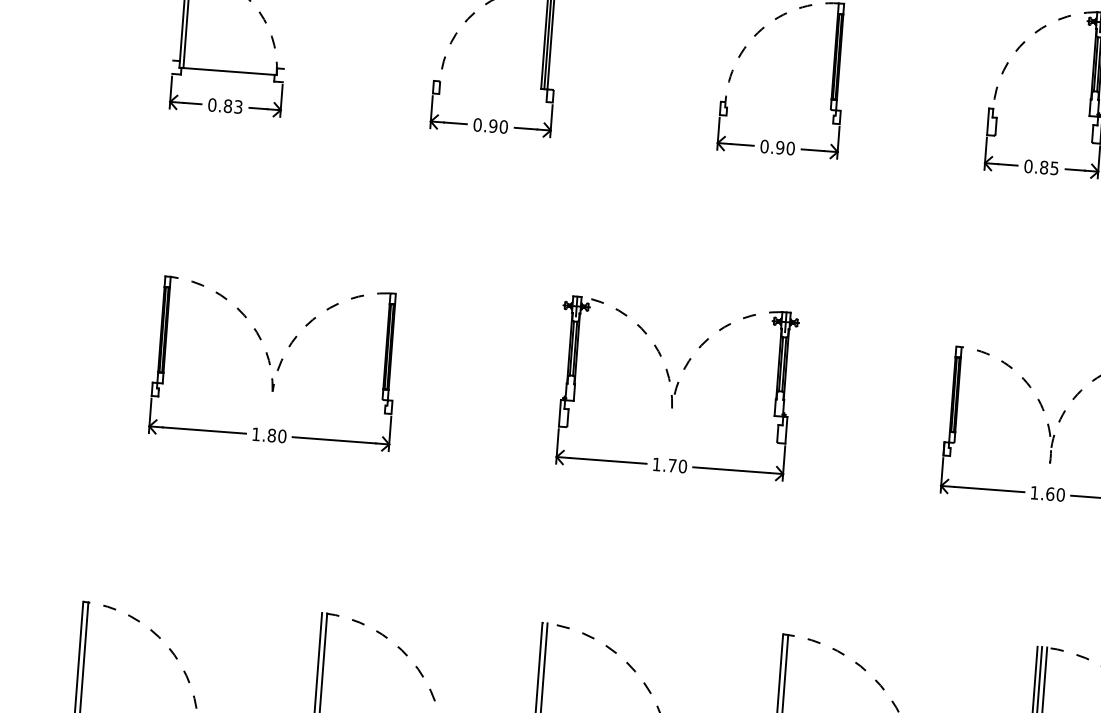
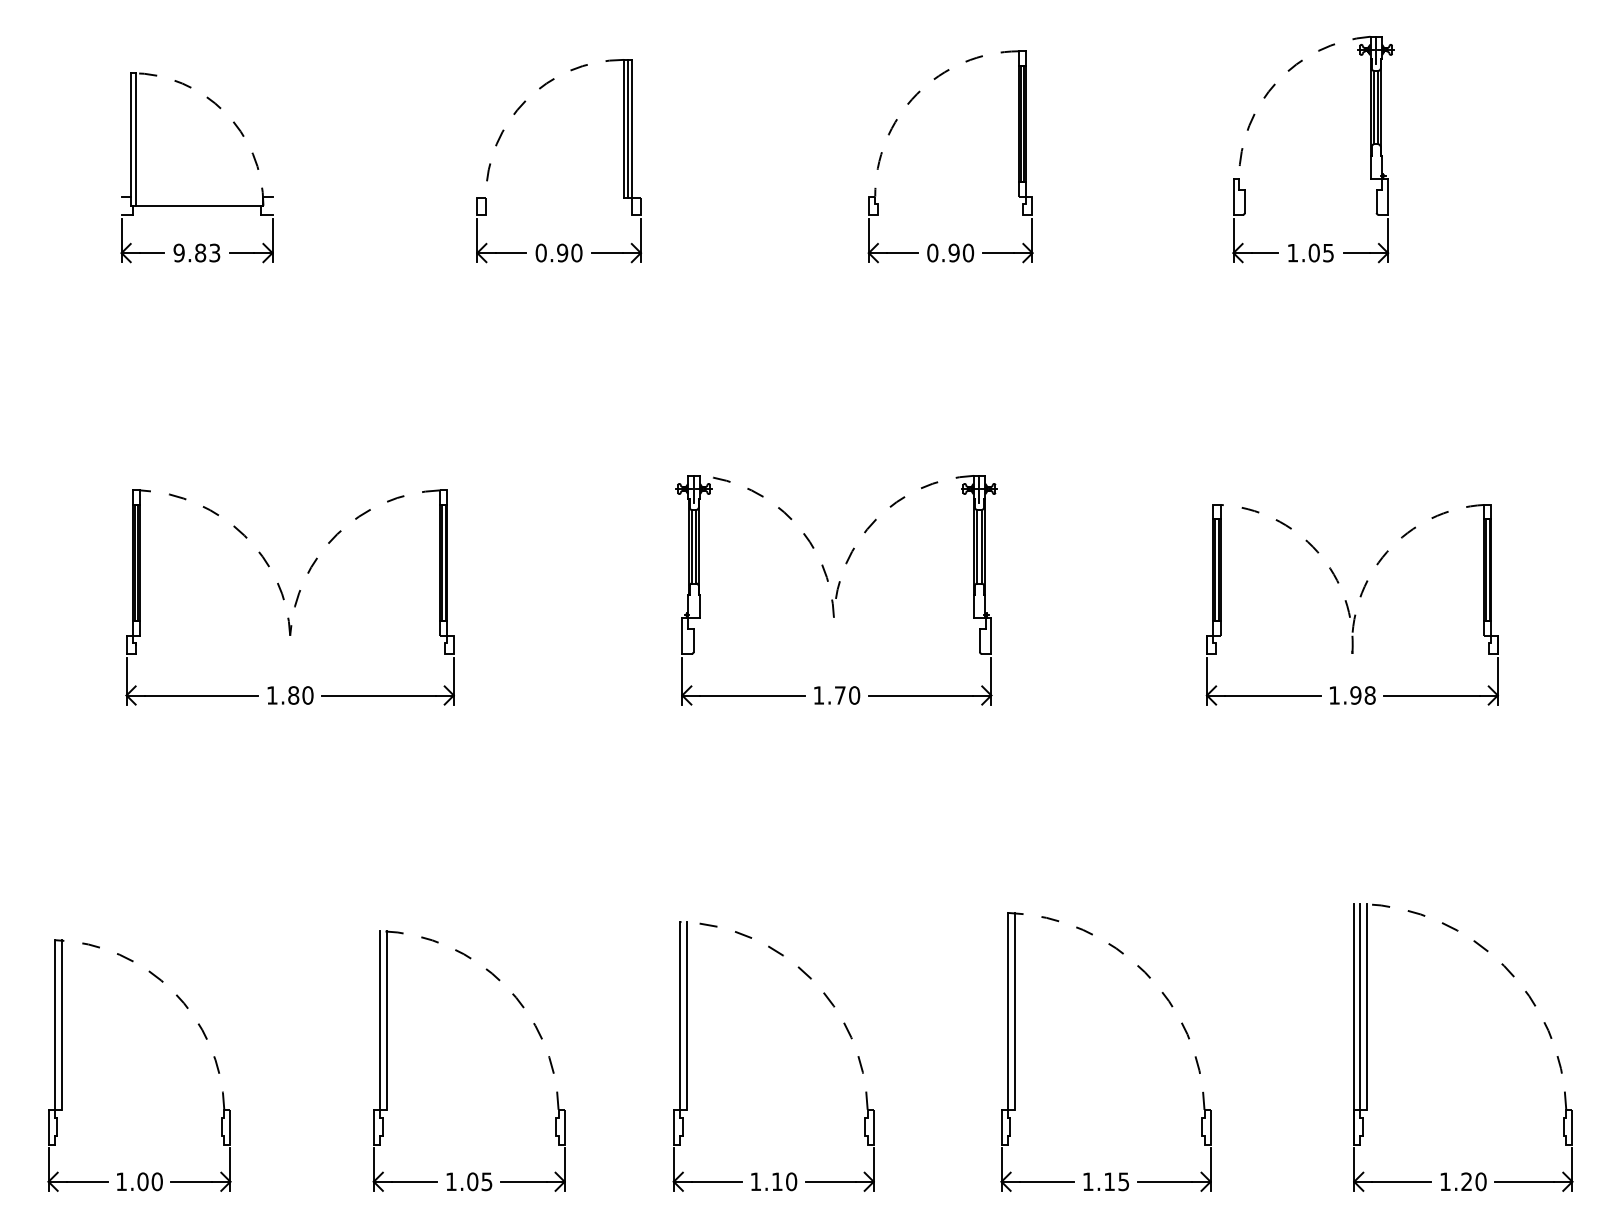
text: (211, 105) -> (178, 253), 0.83 -> 9.83
text: (1036, 166) -> (1303, 252), 0.85 -> 1.05
text: (1055, 494) -> (1362, 695), 1.60 -> 1.98

